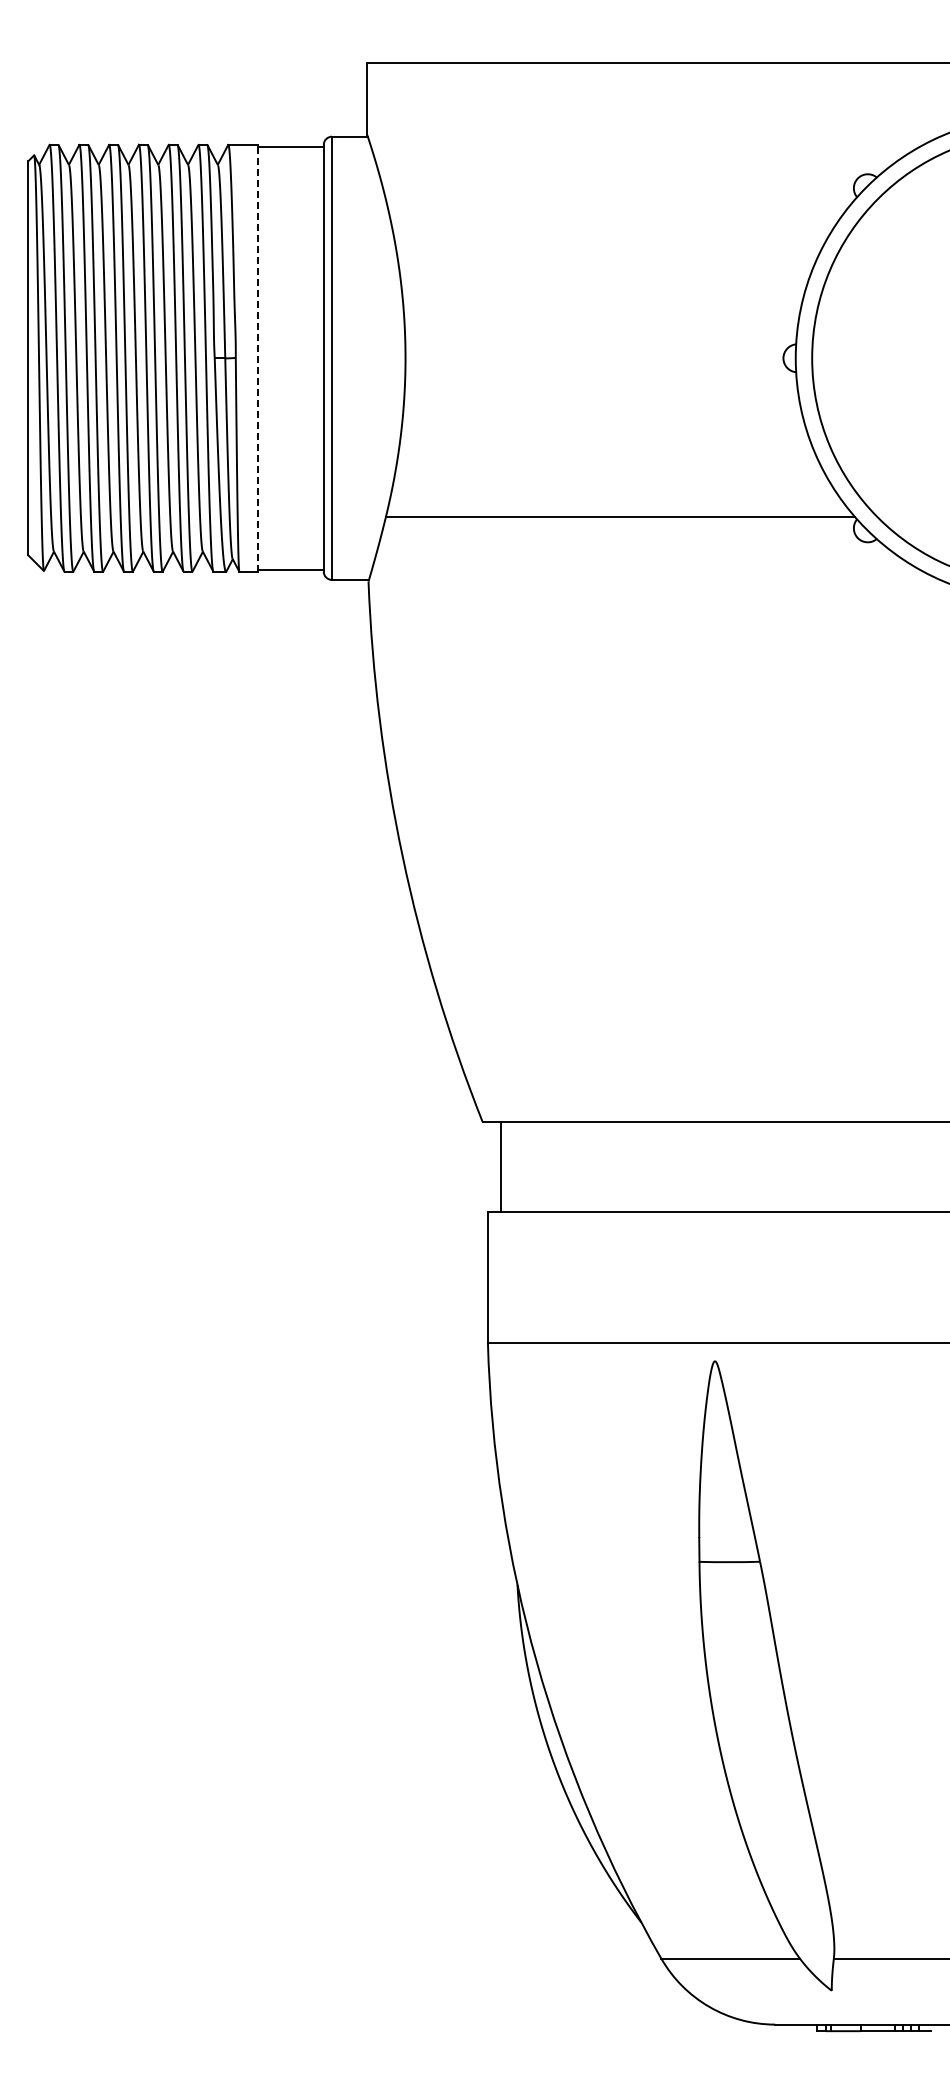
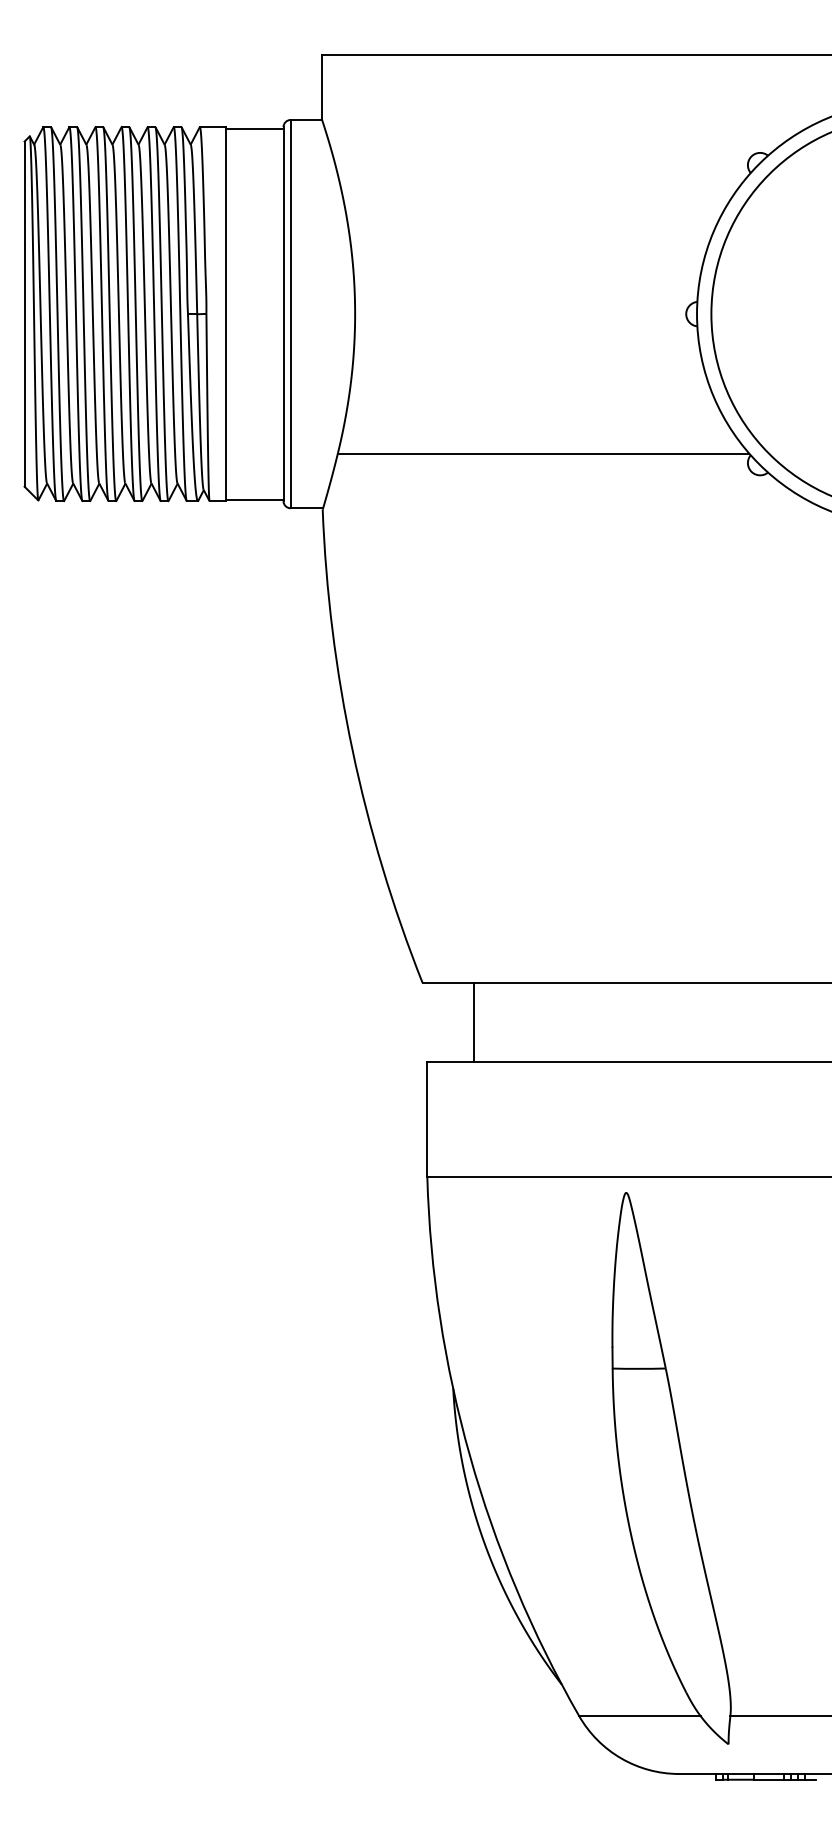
line: (258, 357) -> (226, 313), dashed -> solid
line: (501, 1166) -> (474, 1022), moved

